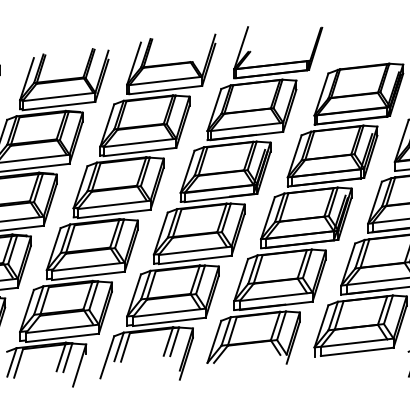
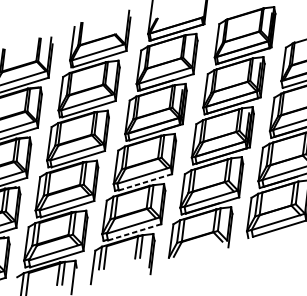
line: (195, 259) -> (145, 181), solid -> dashed
line: (169, 321) -> (134, 232), solid -> dashed

